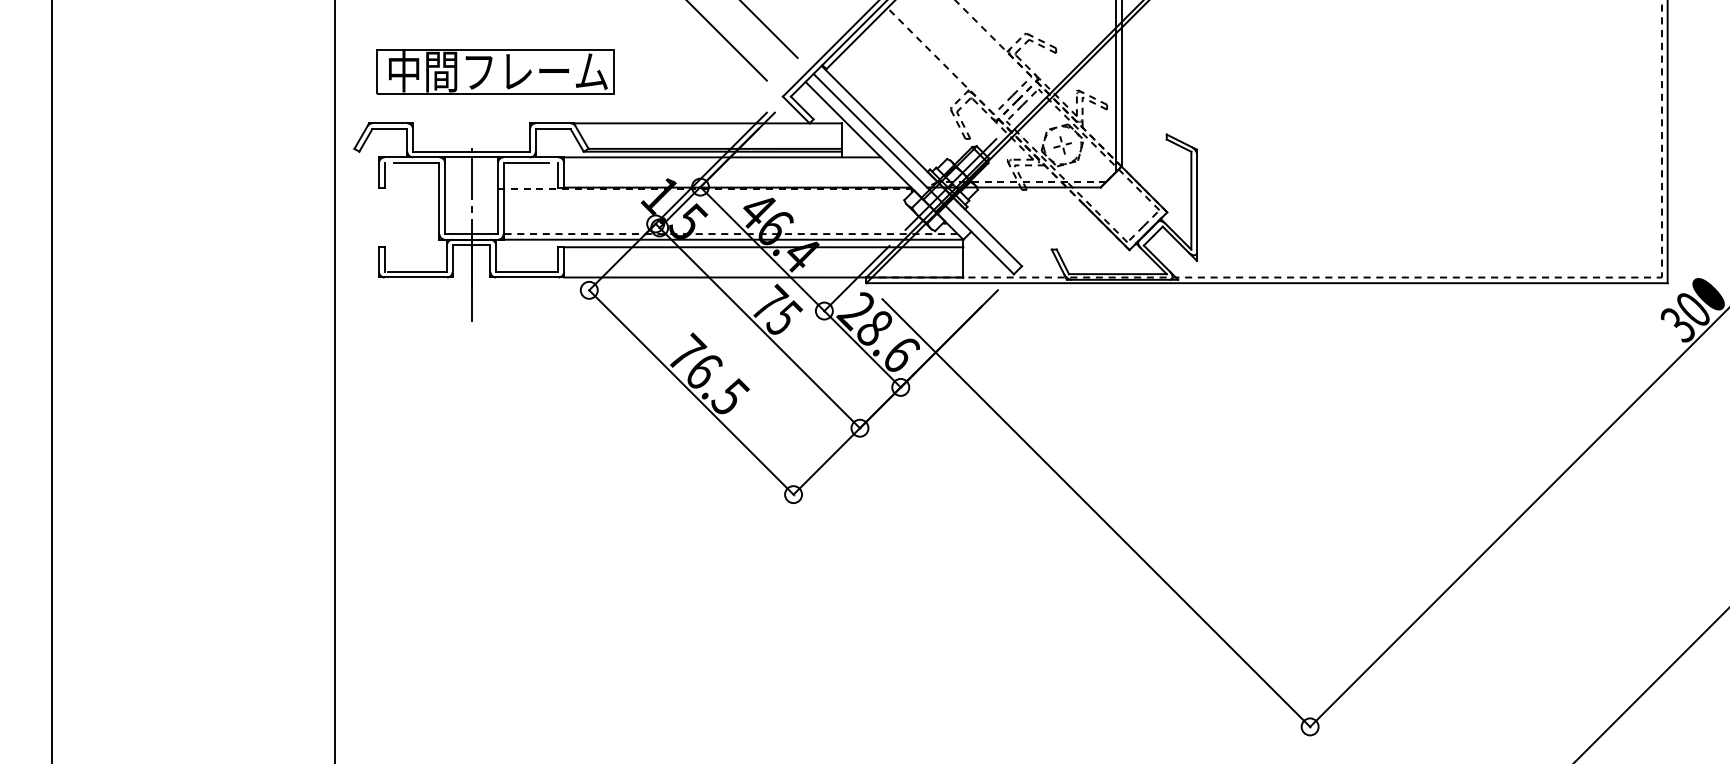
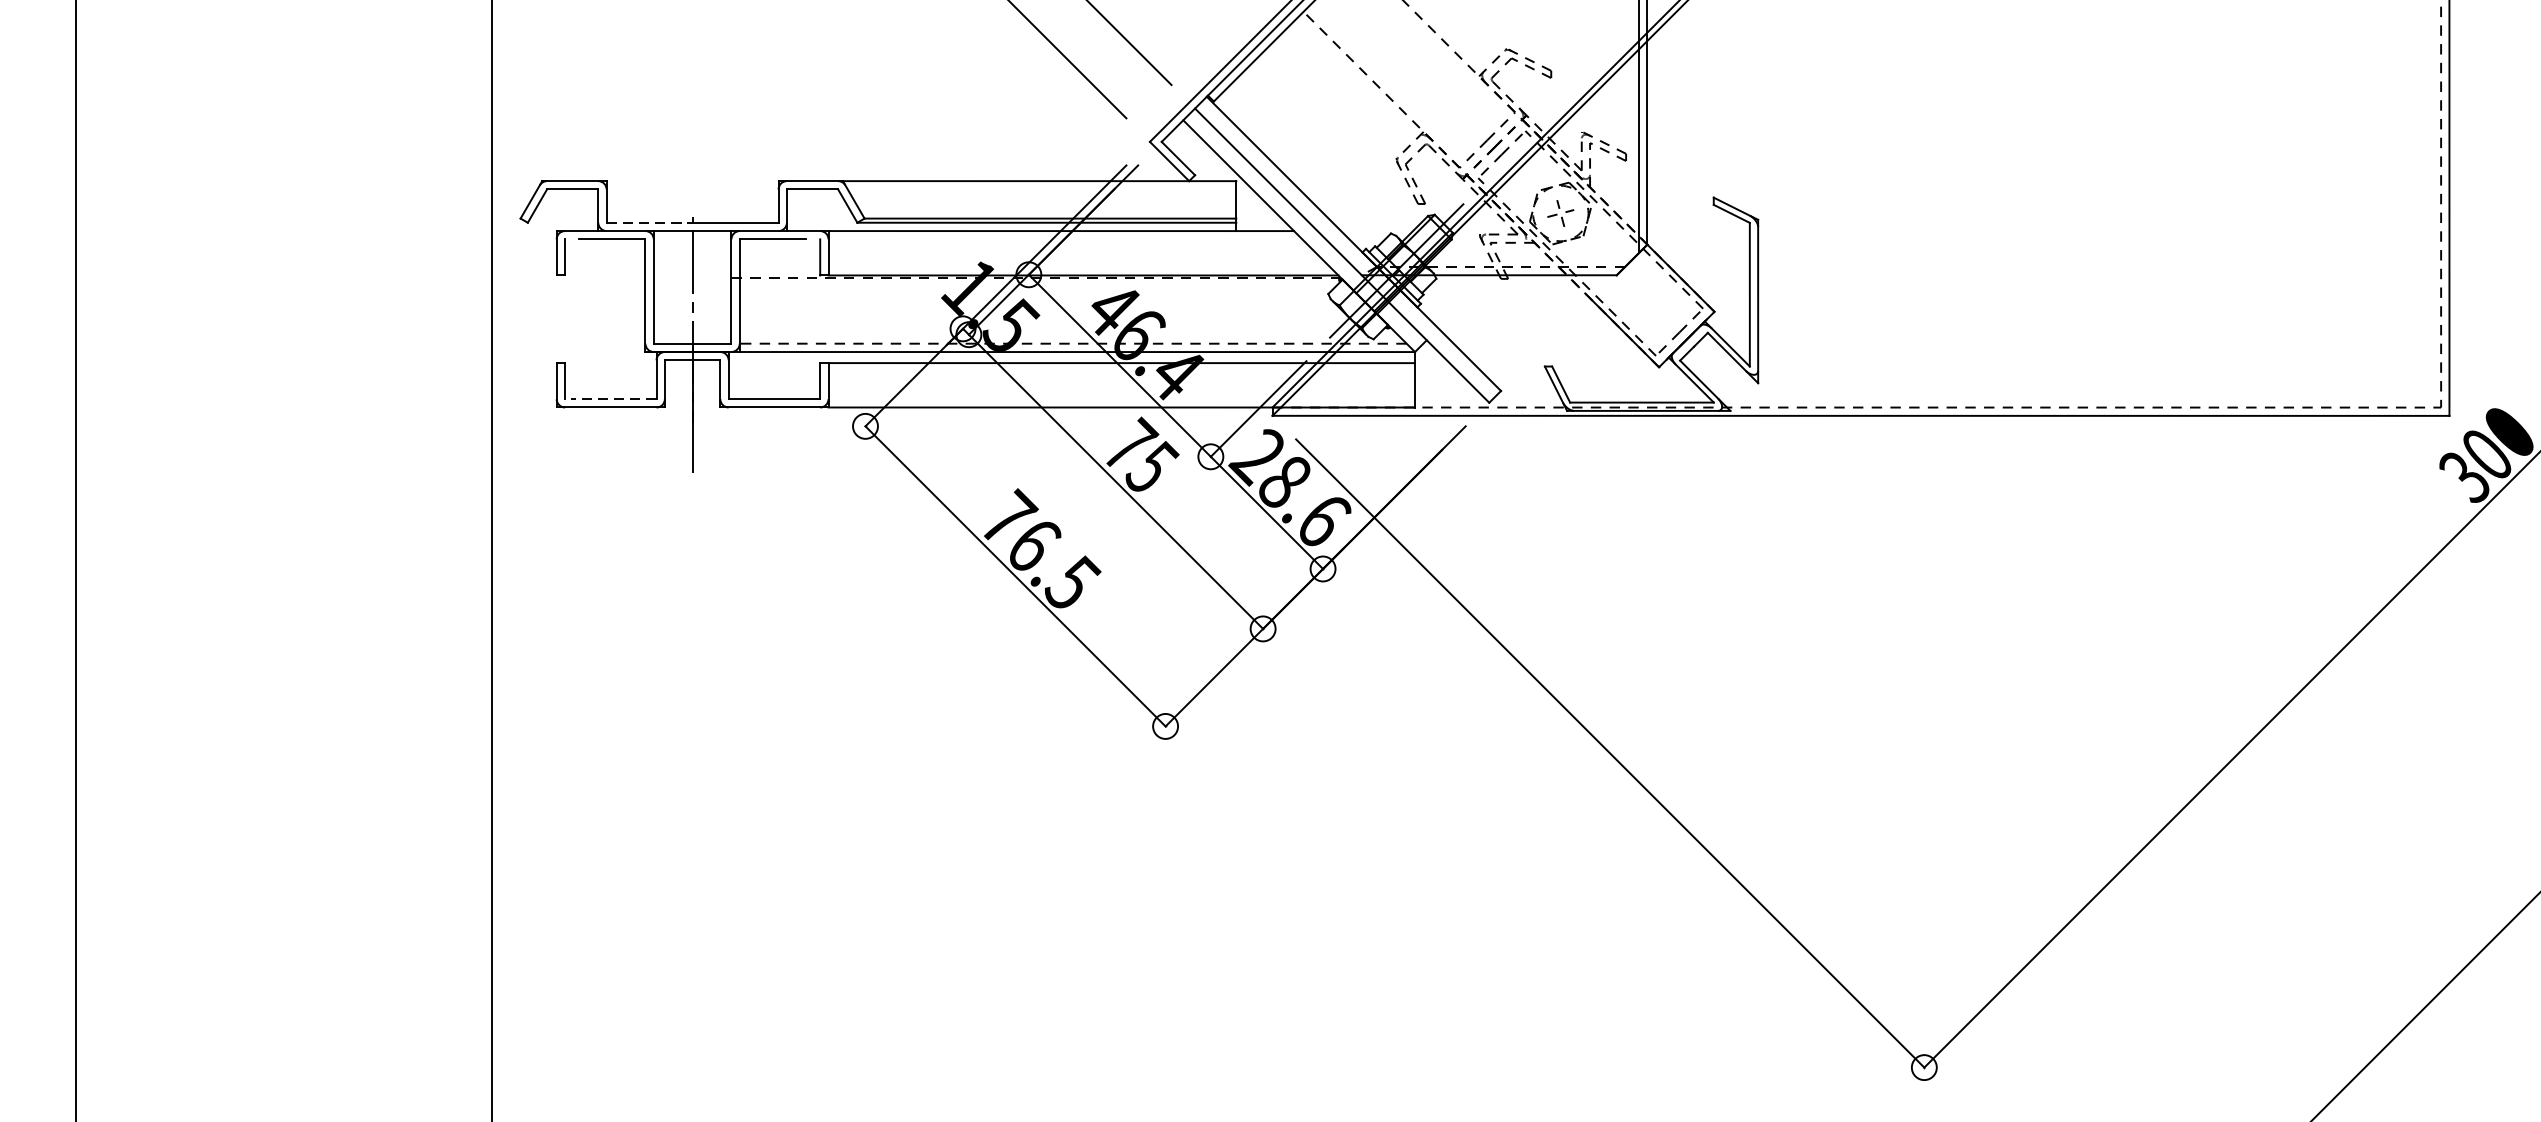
part: (495, 71) -> (727, 104), removed
line: (442, 151) -> (649, 222), solid -> dashed
line: (417, 271) -> (613, 398), solid -> dashed

